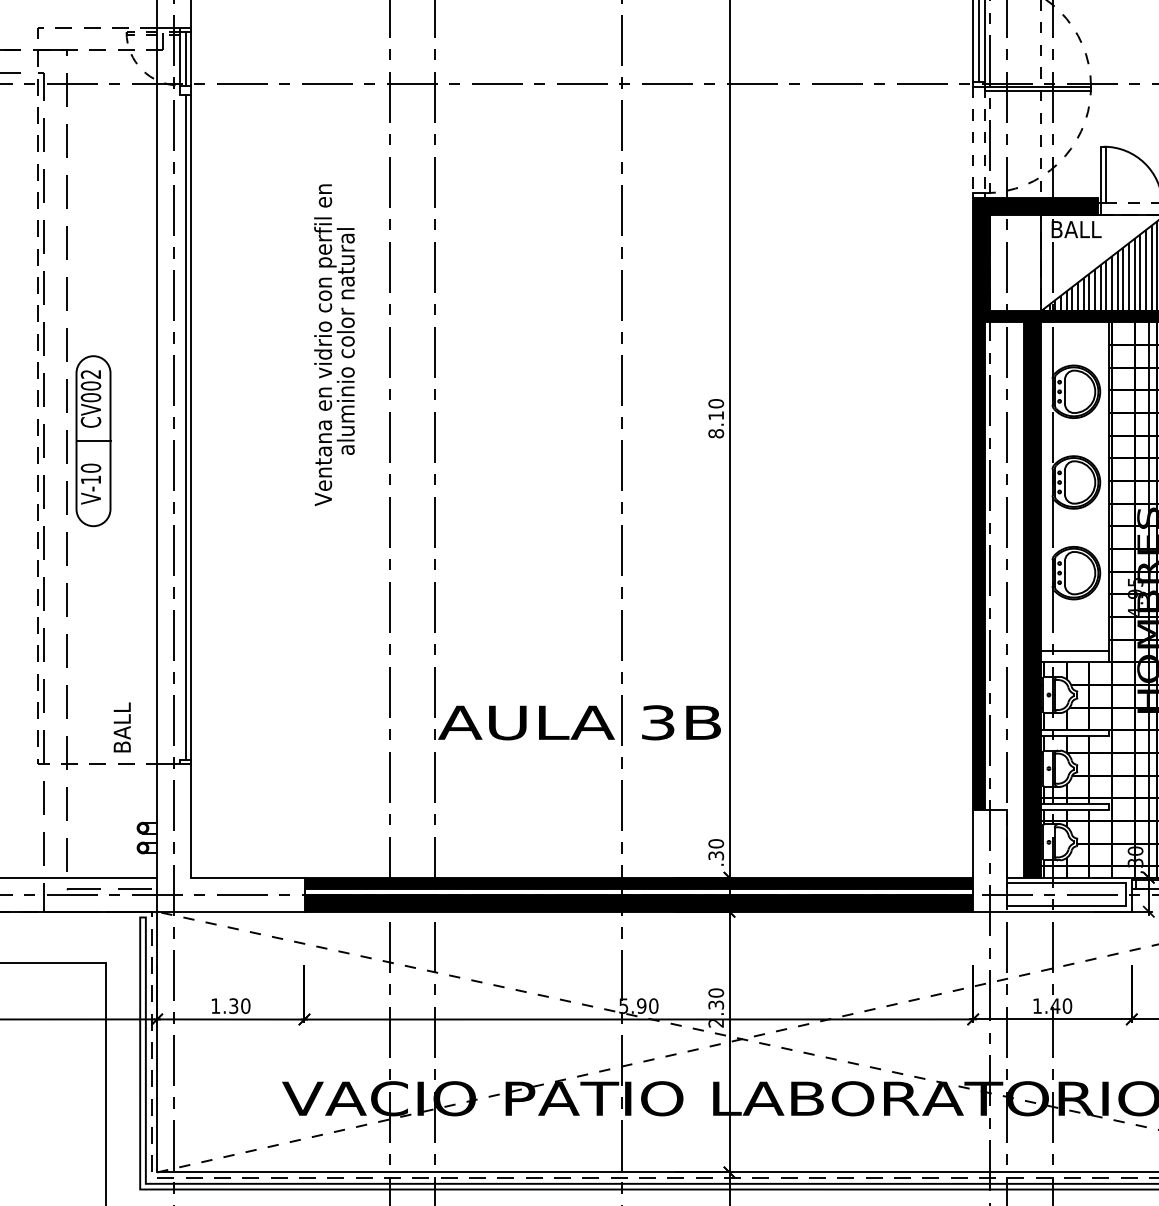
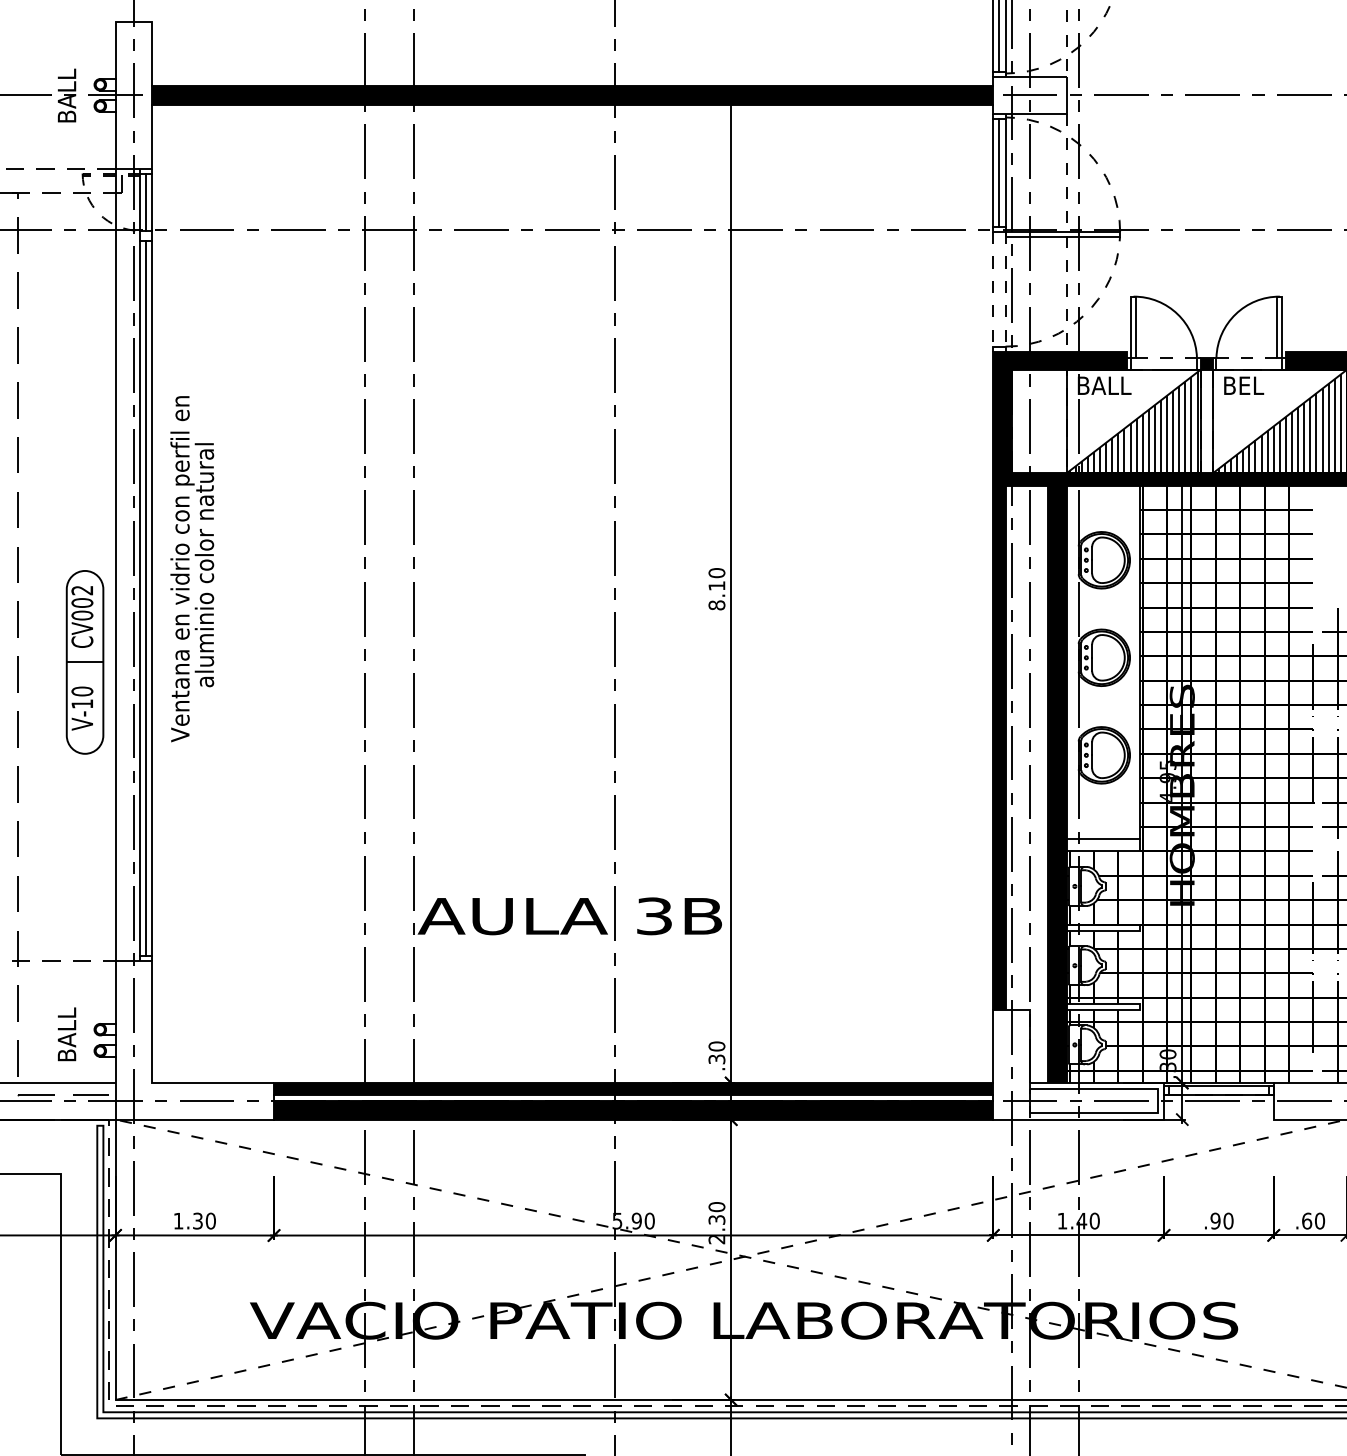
text: (334, 345) -> (192, 569), moved
line: (179, 427) -> (139, 598), added
part: (92, 441) -> (84, 662), moved
text: (122, 727) -> (67, 1034), moved

